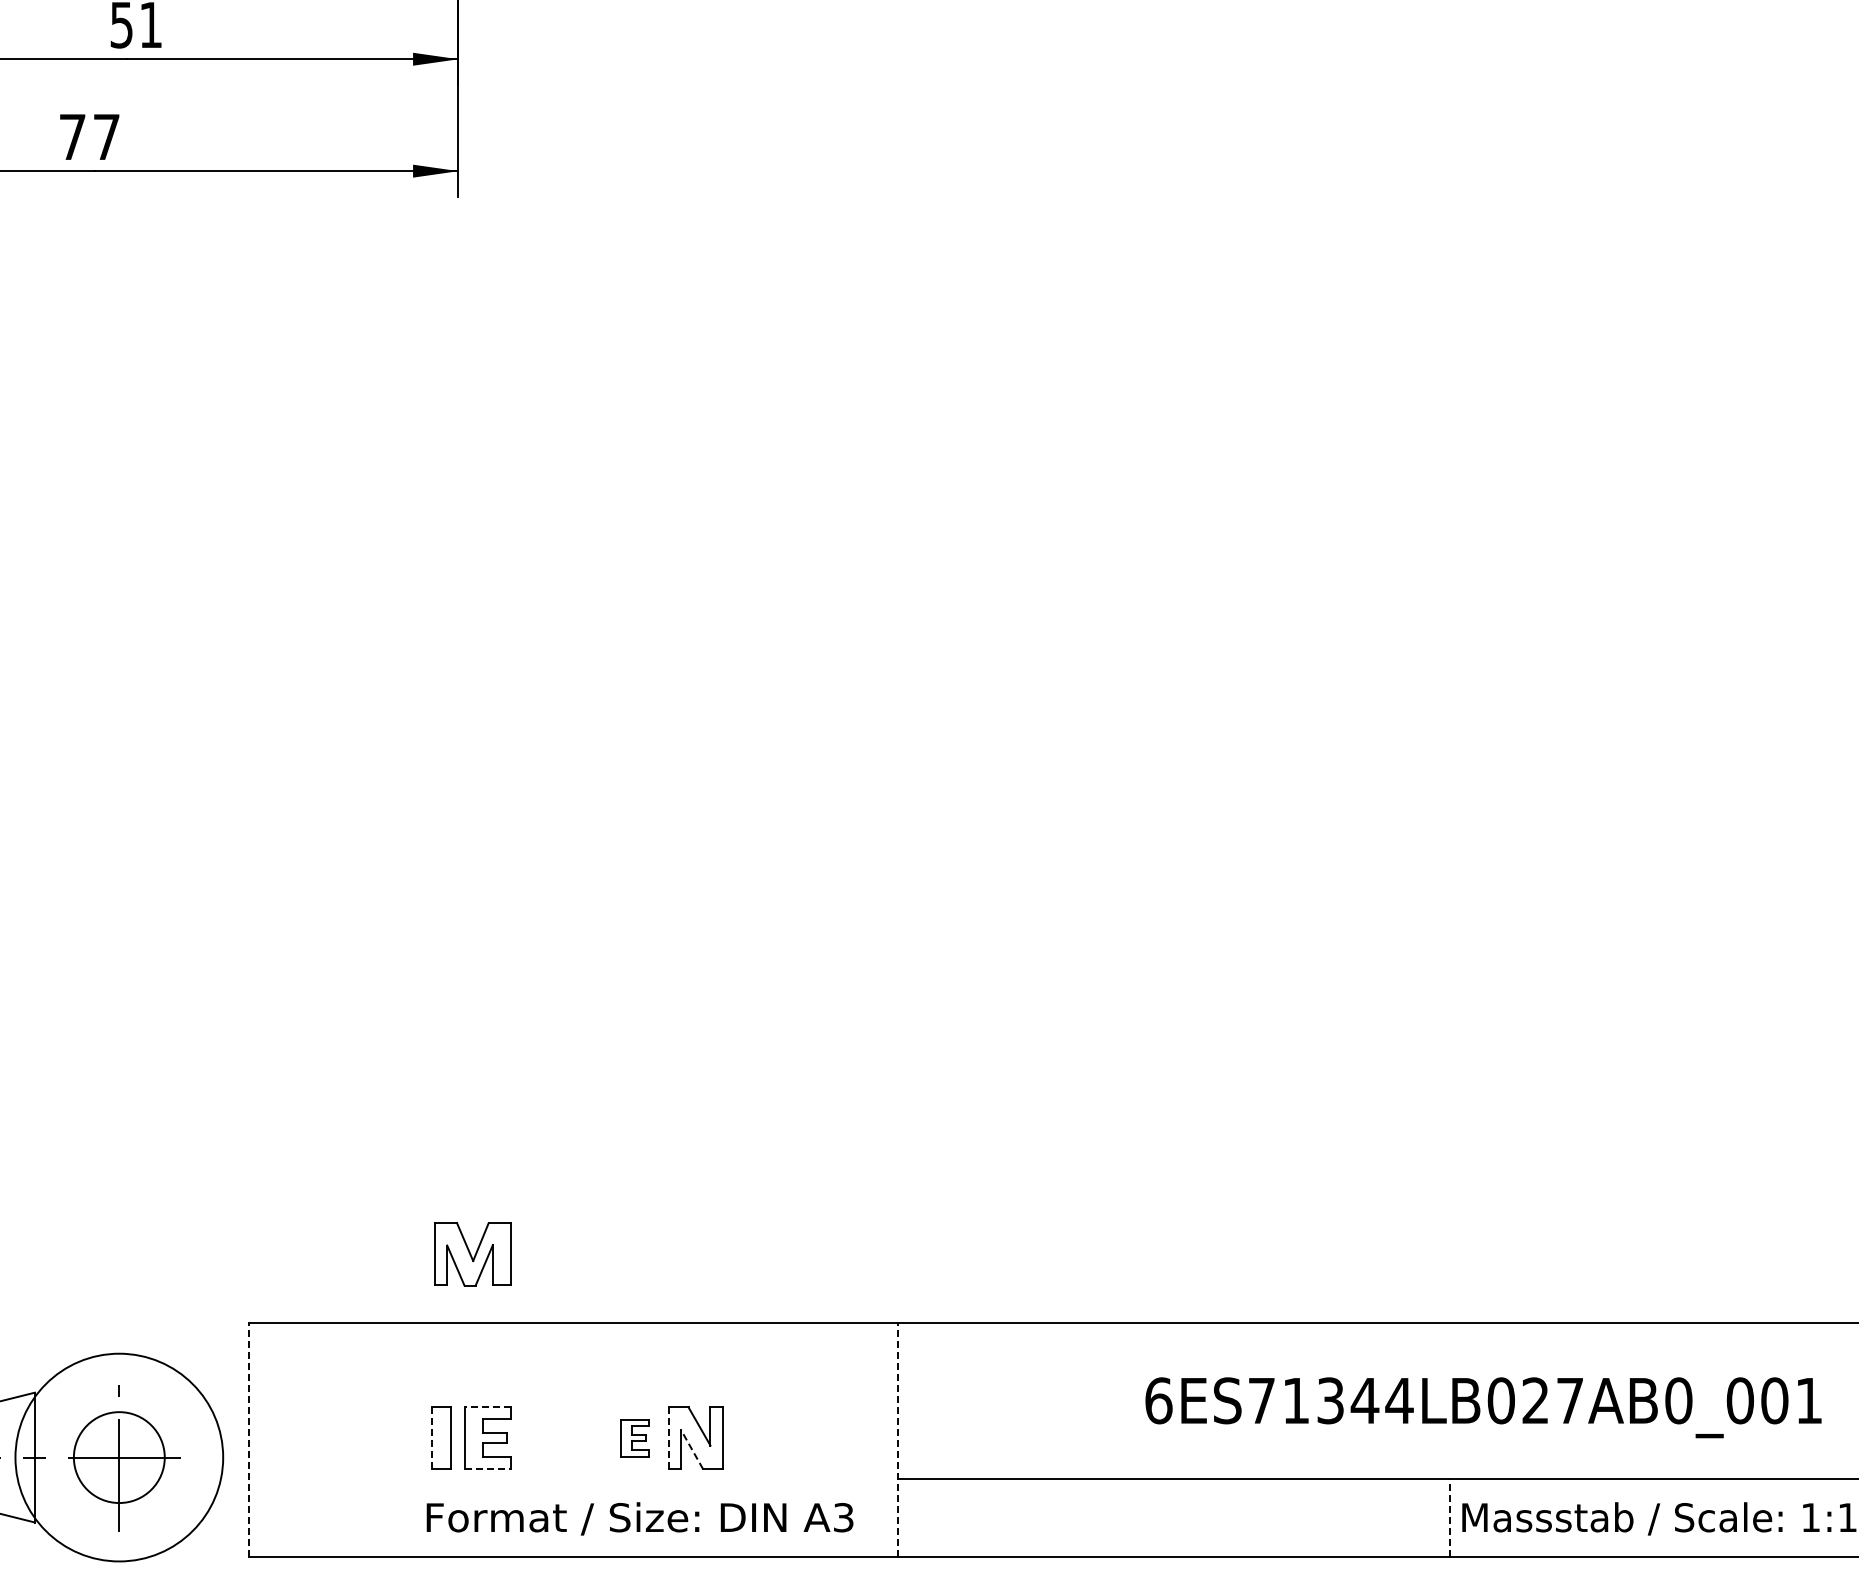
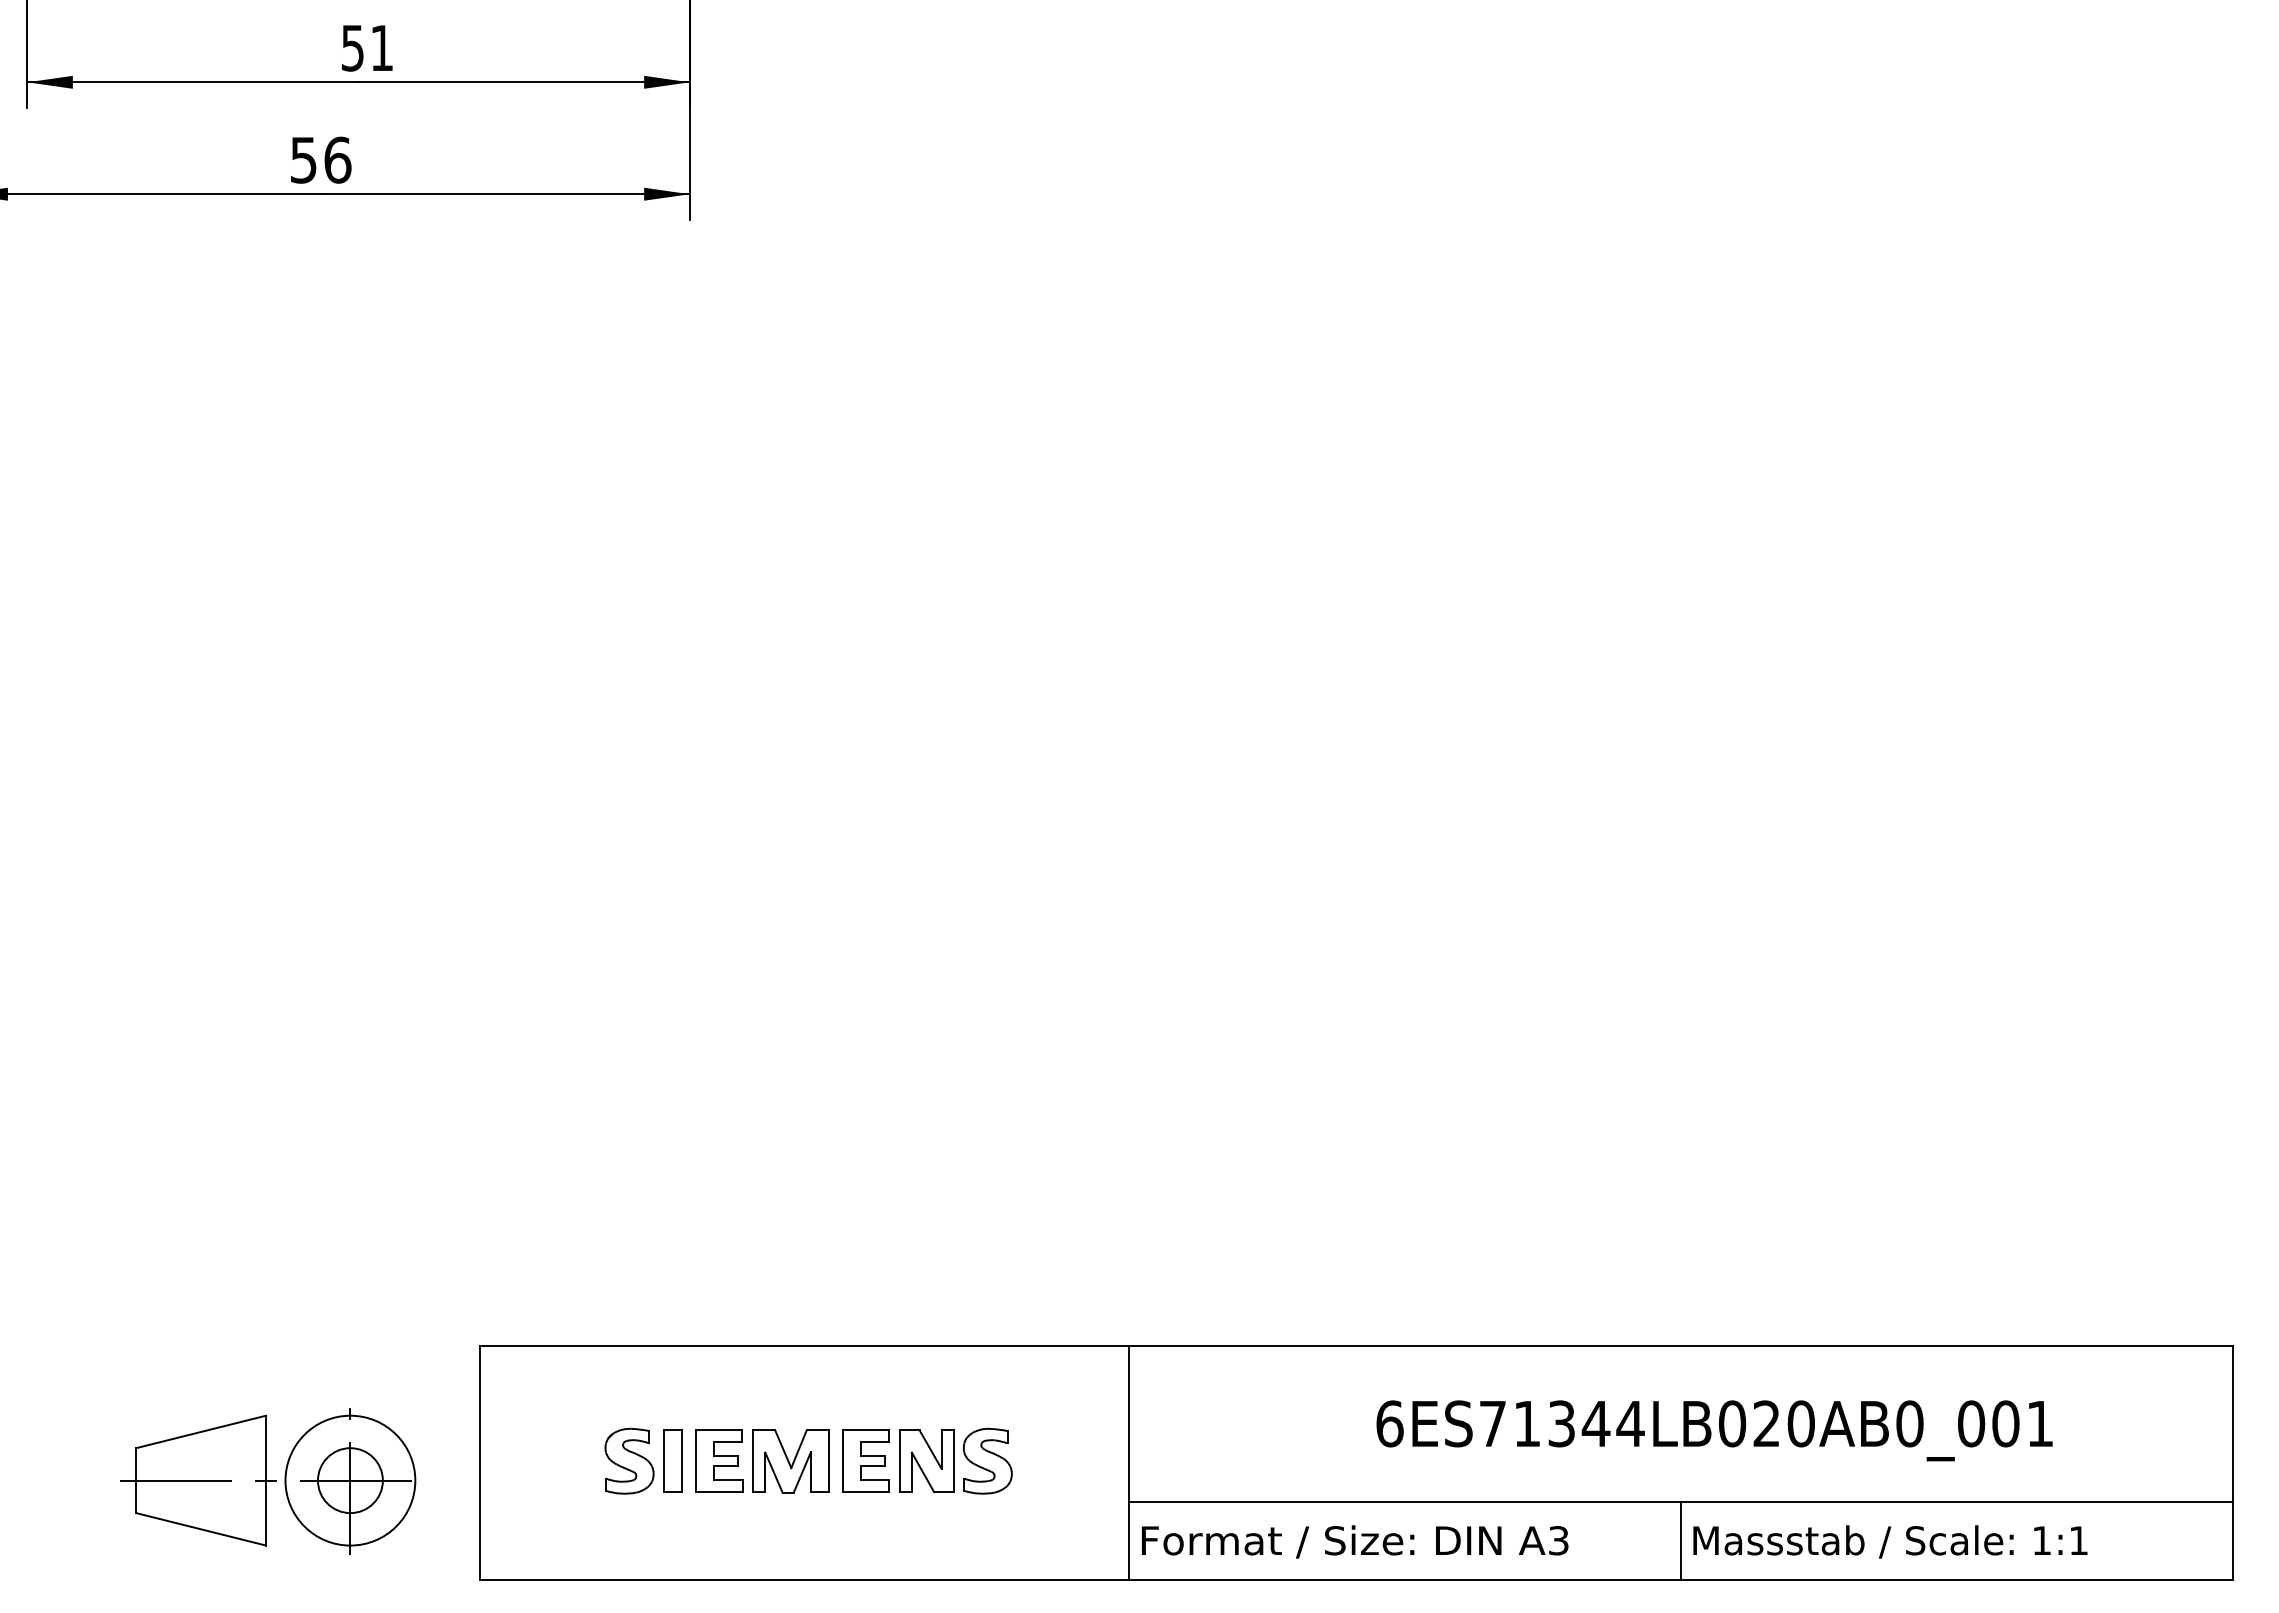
text: (90, 136) -> (321, 159), 77 -> 56
part: (472, 1254) -> (790, 1461), moved
text: (1569, 1400) -> (1800, 1423), 6ES71344LB027AB0_001 -> 6ES71344LB020AB0_001
line: (488, 1407) -> (719, 1430), dashed -> solid
part: (398, 1437) -> (629, 1460), added
part: (634, 1437) -> (865, 1460), size x1.67
part: (756, 1437) -> (987, 1460), added
line: (432, 1438) -> (663, 1461), dashed -> solid
line: (668, 1438) -> (899, 1461), dashed -> solid
line: (249, 1439) -> (480, 1462), dashed -> solid
line: (898, 1439) -> (1129, 1462), dashed -> solid
line: (692, 1449) -> (923, 1472), dashed -> solid
circle: (118, 1457) -> (349, 1480), size x0.71
circle: (119, 1457) -> (350, 1480), size x0.62
line: (488, 1469) -> (719, 1492), dashed -> solid
line: (1450, 1517) -> (1681, 1540), dashed -> solid
text: (640, 1518) -> (1355, 1541), moved

